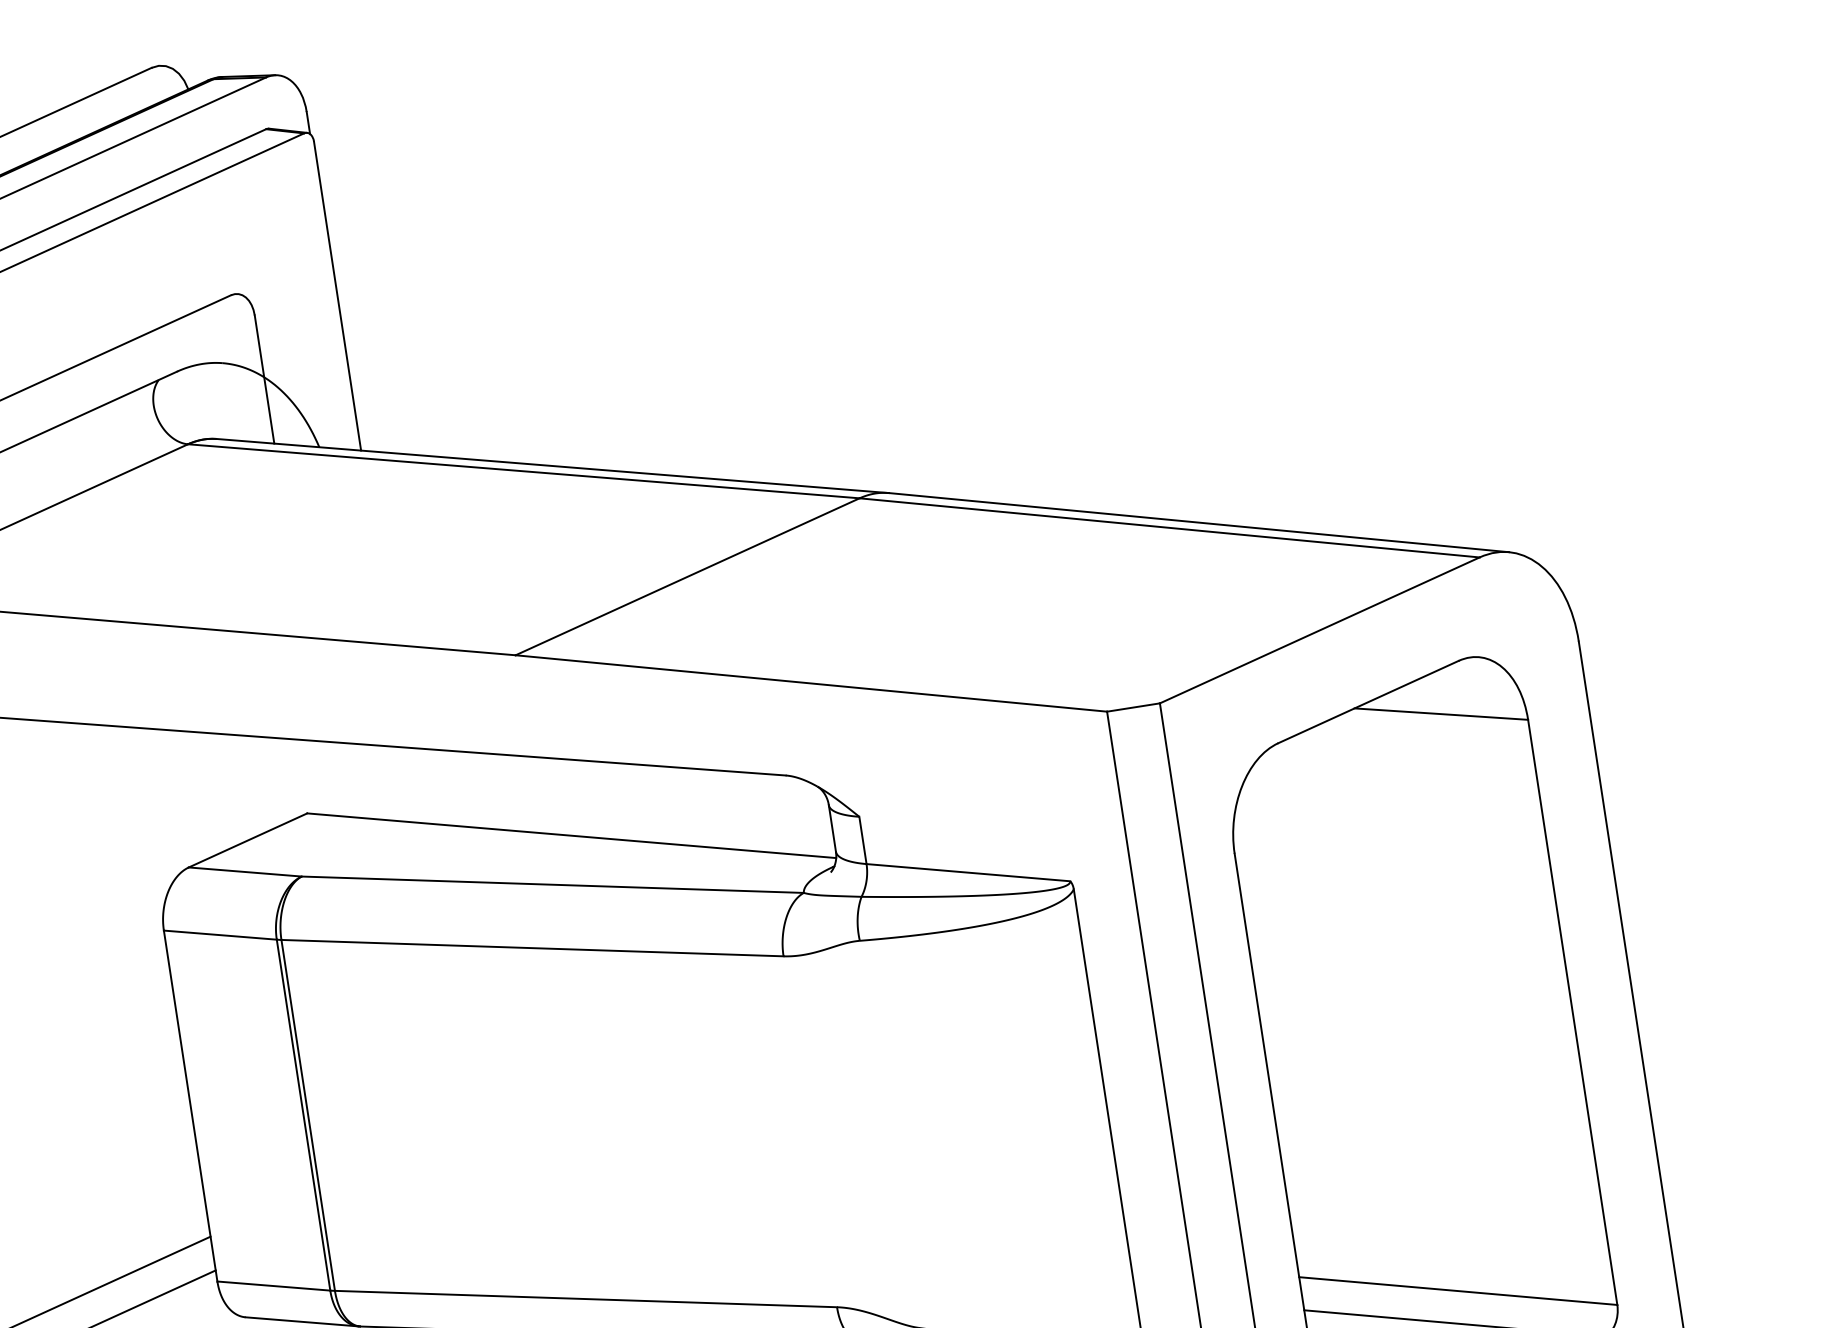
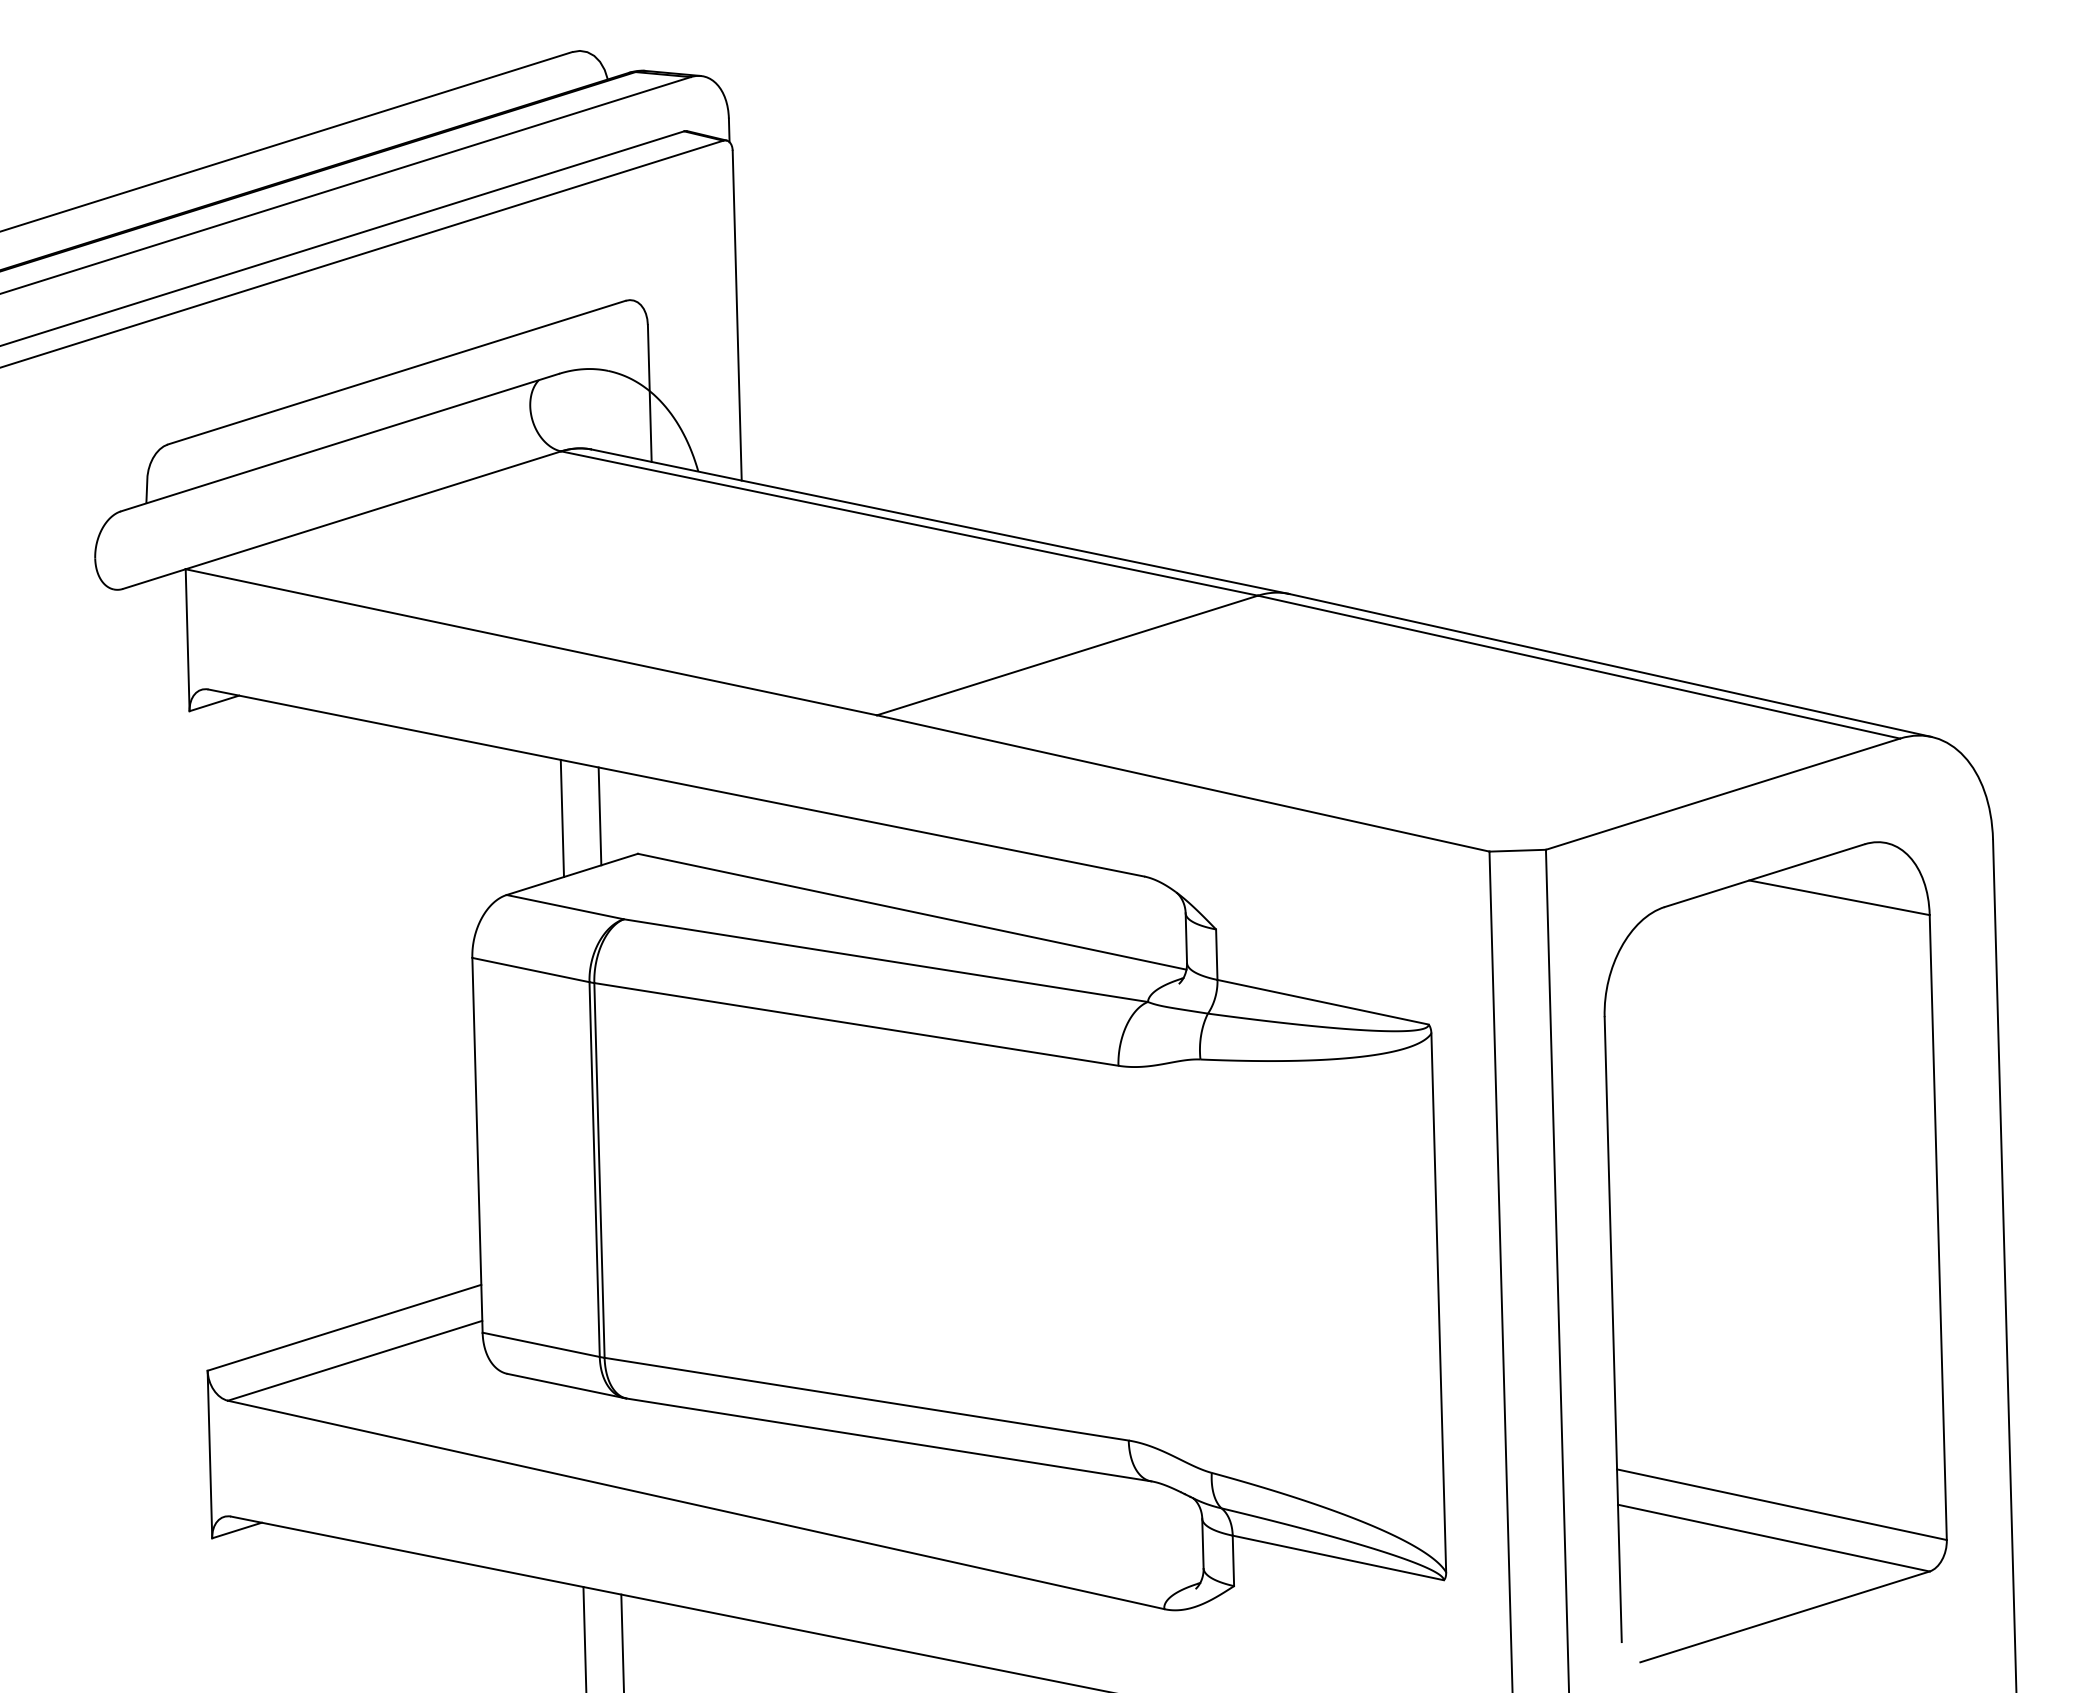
line: (266, 782) -> (599, 816), added
line: (232, 789) -> (562, 818), added

